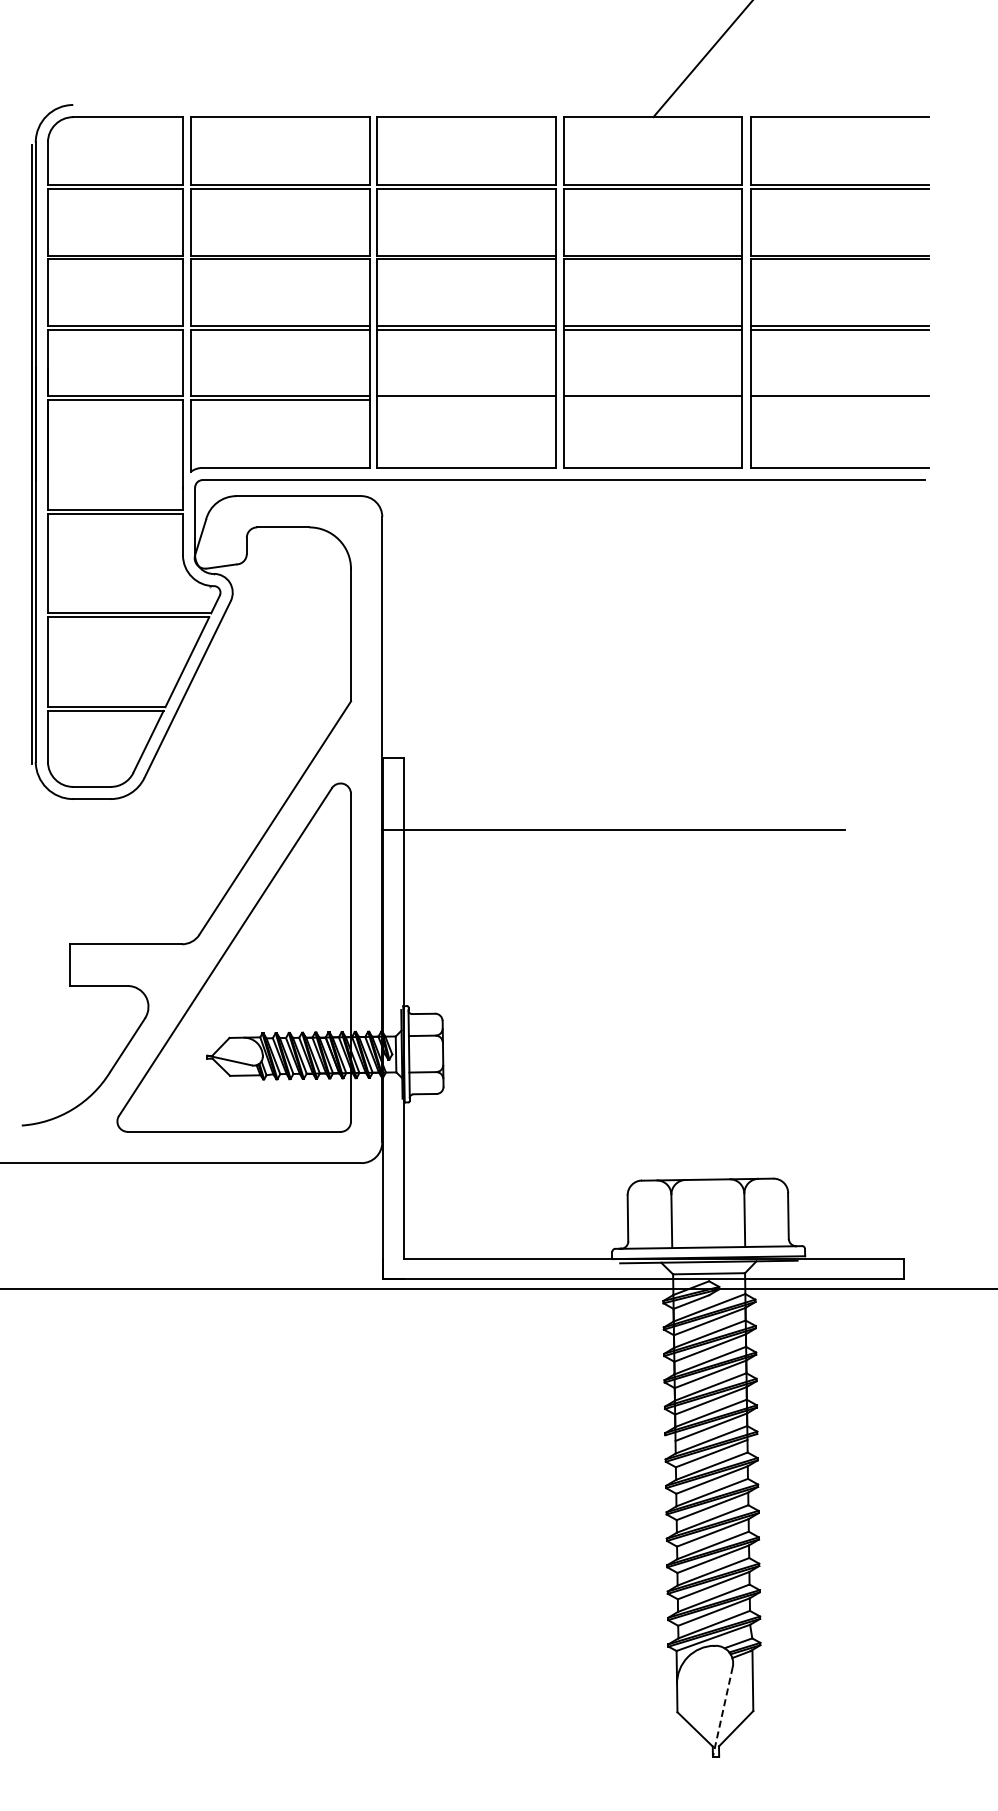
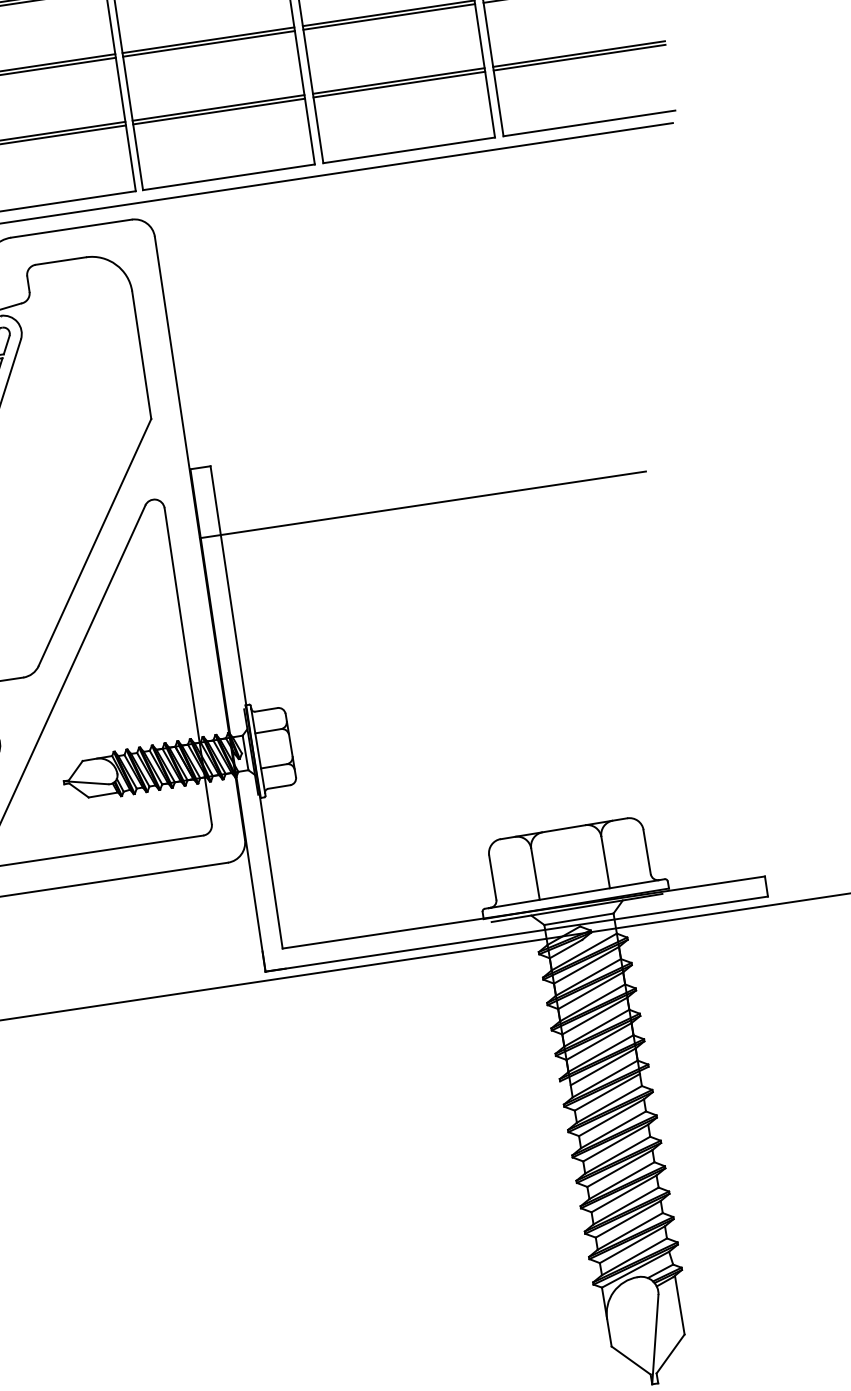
line: (466, 399) -> (219, 111), added
line: (653, 399) -> (399, 84), added
line: (840, 399) -> (579, 57), added
line: (722, 1711) -> (654, 1339), dashed -> solid

